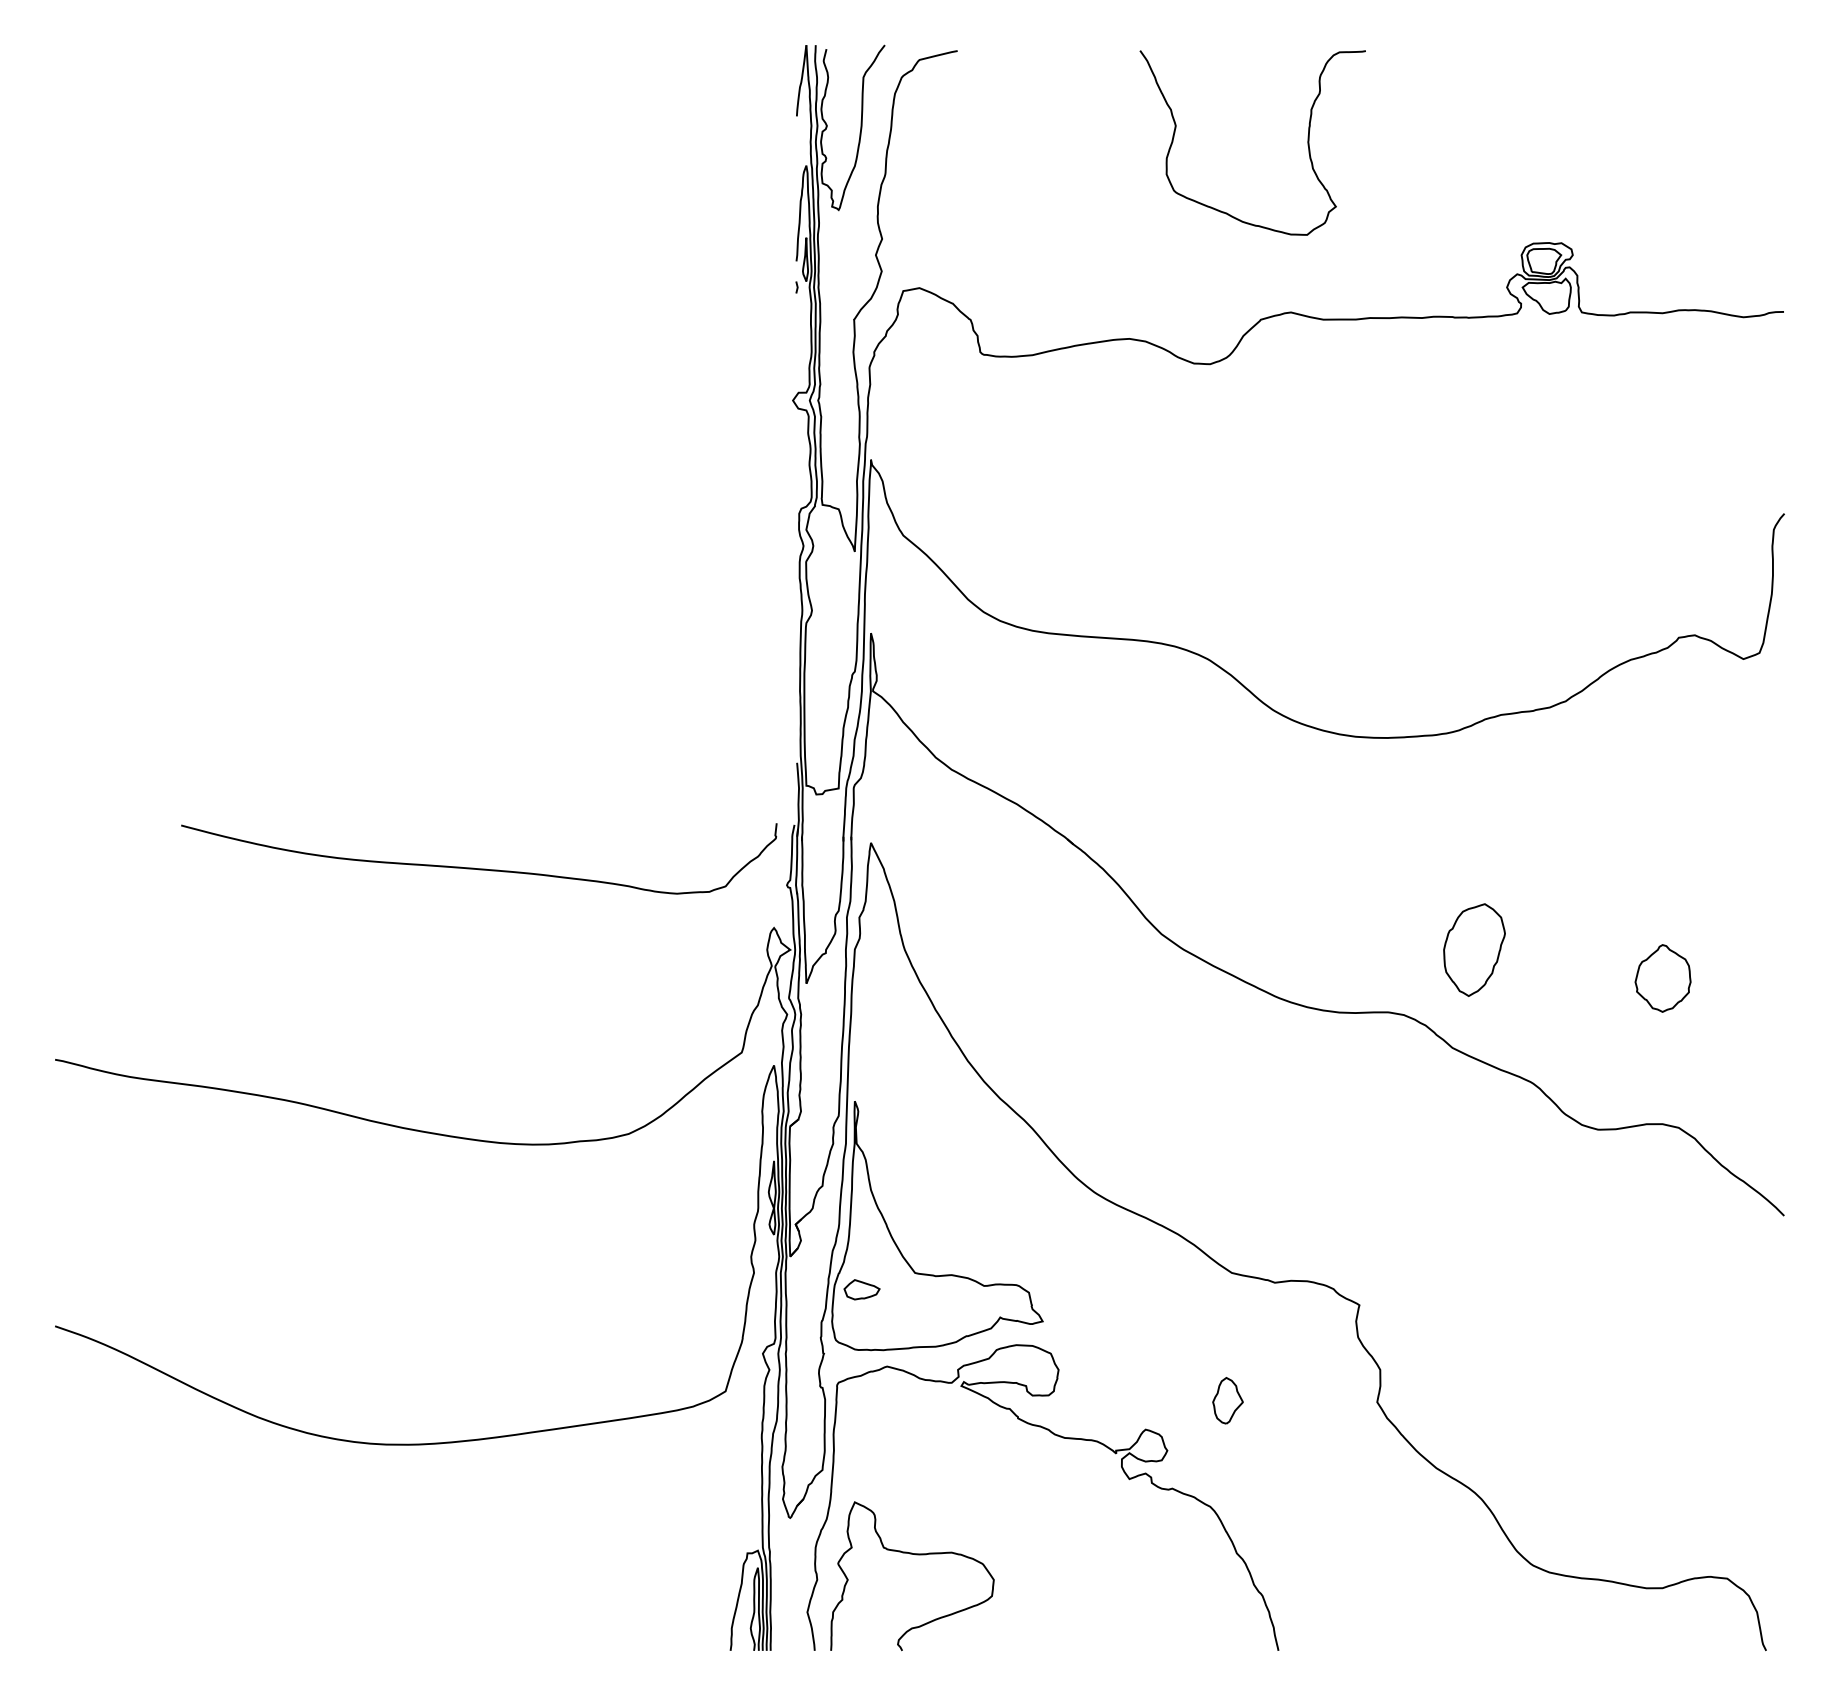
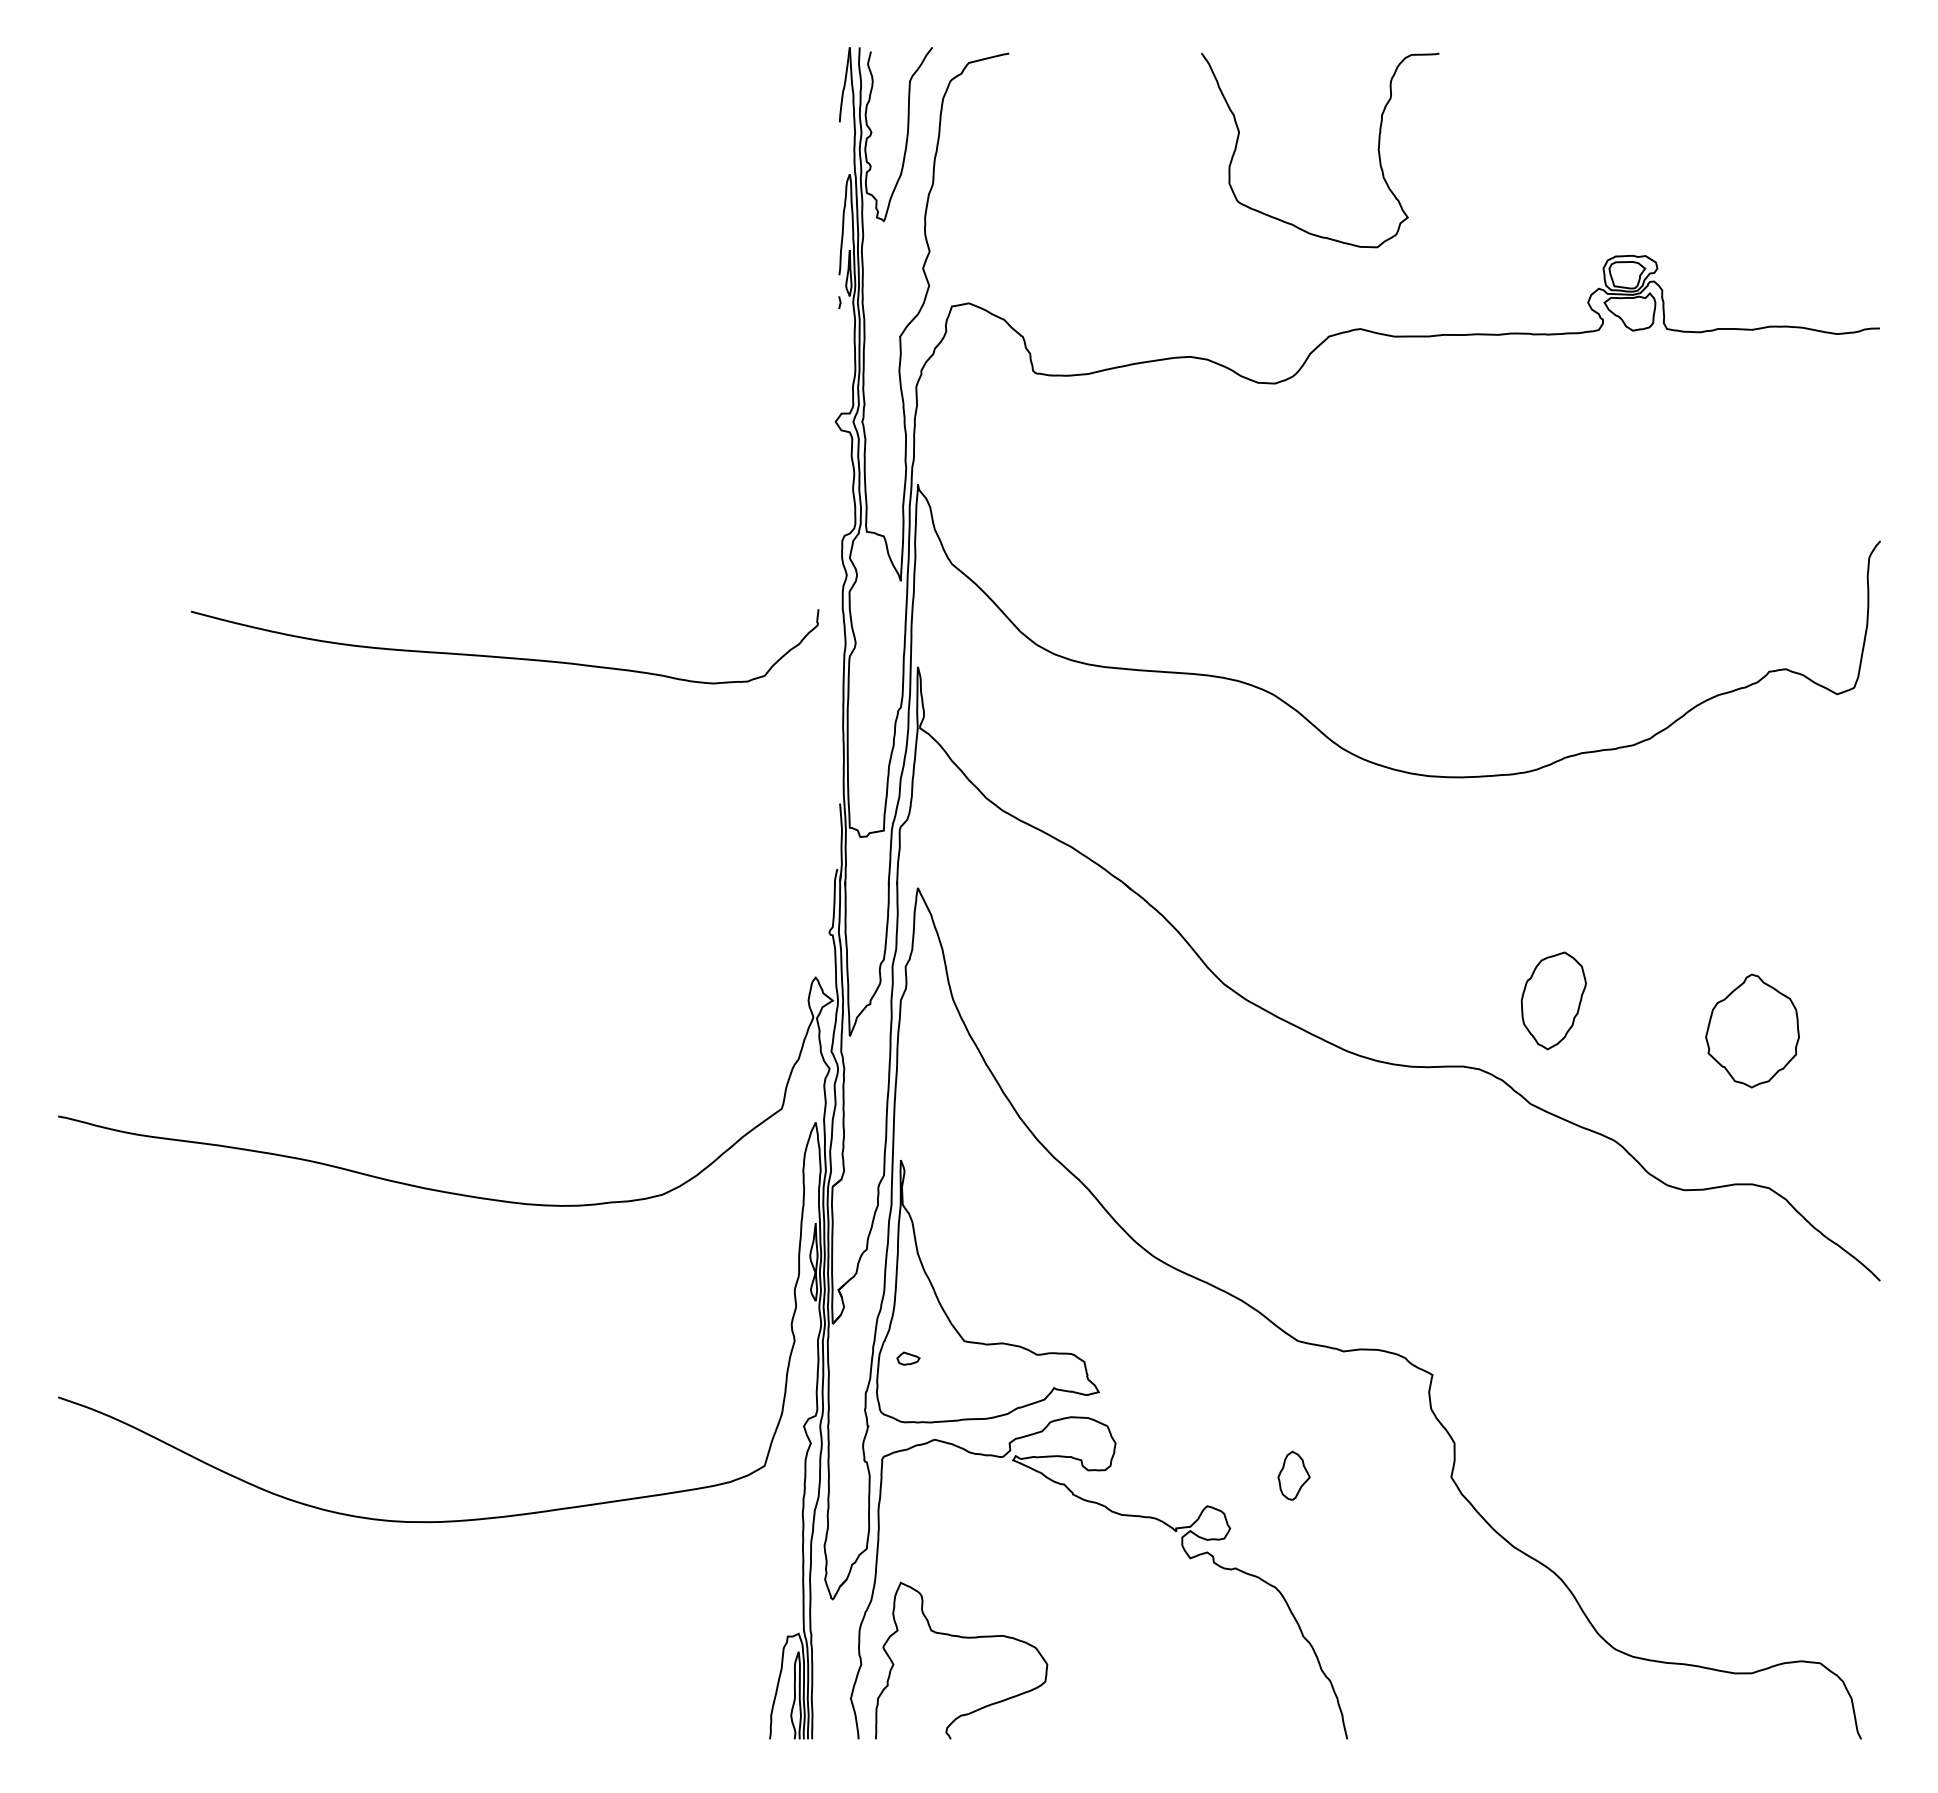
curve: (479, 868) -> (505, 656), moved
part: (1663, 978) -> (1752, 1030), size x1.6
part: (862, 1289) -> (908, 1358), size x0.6

